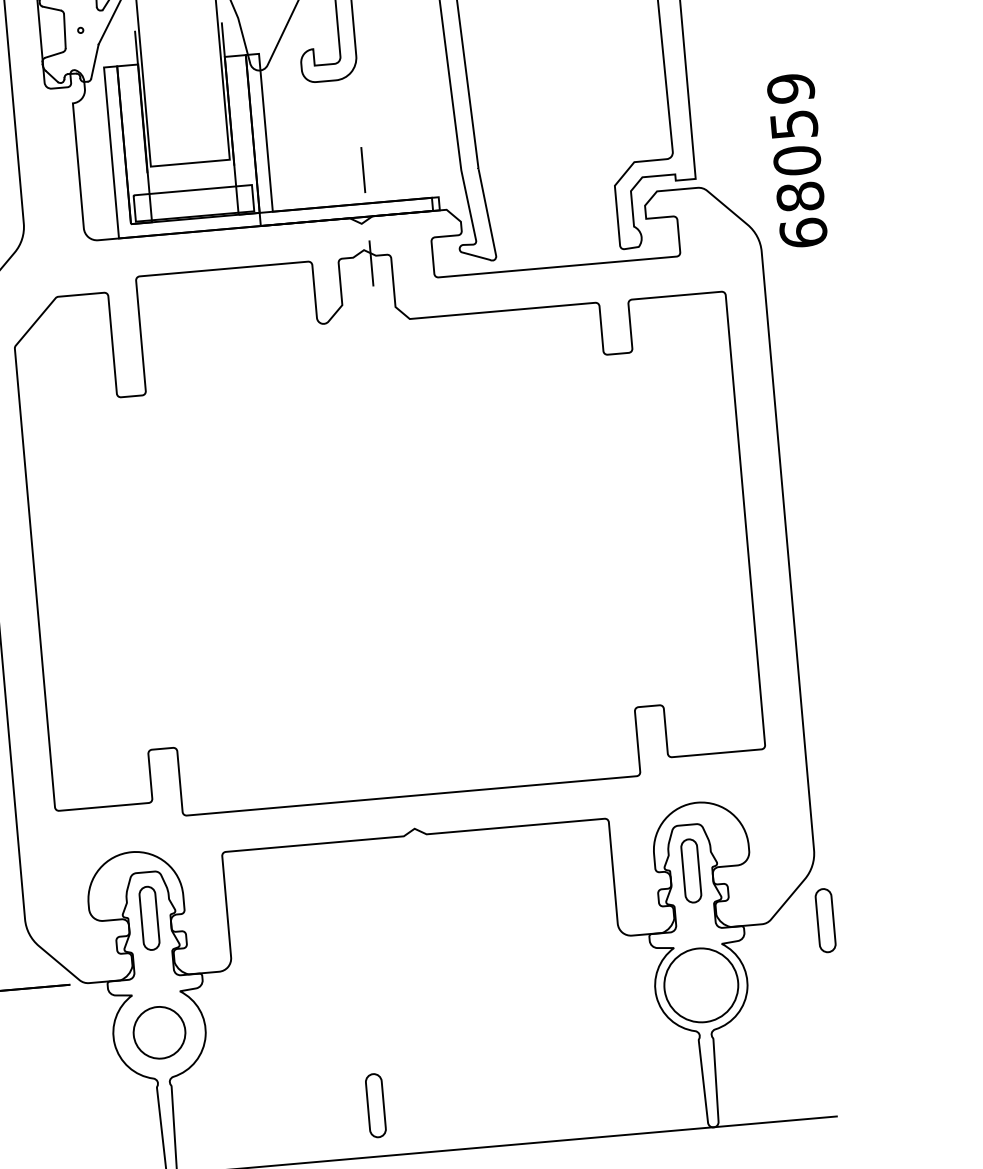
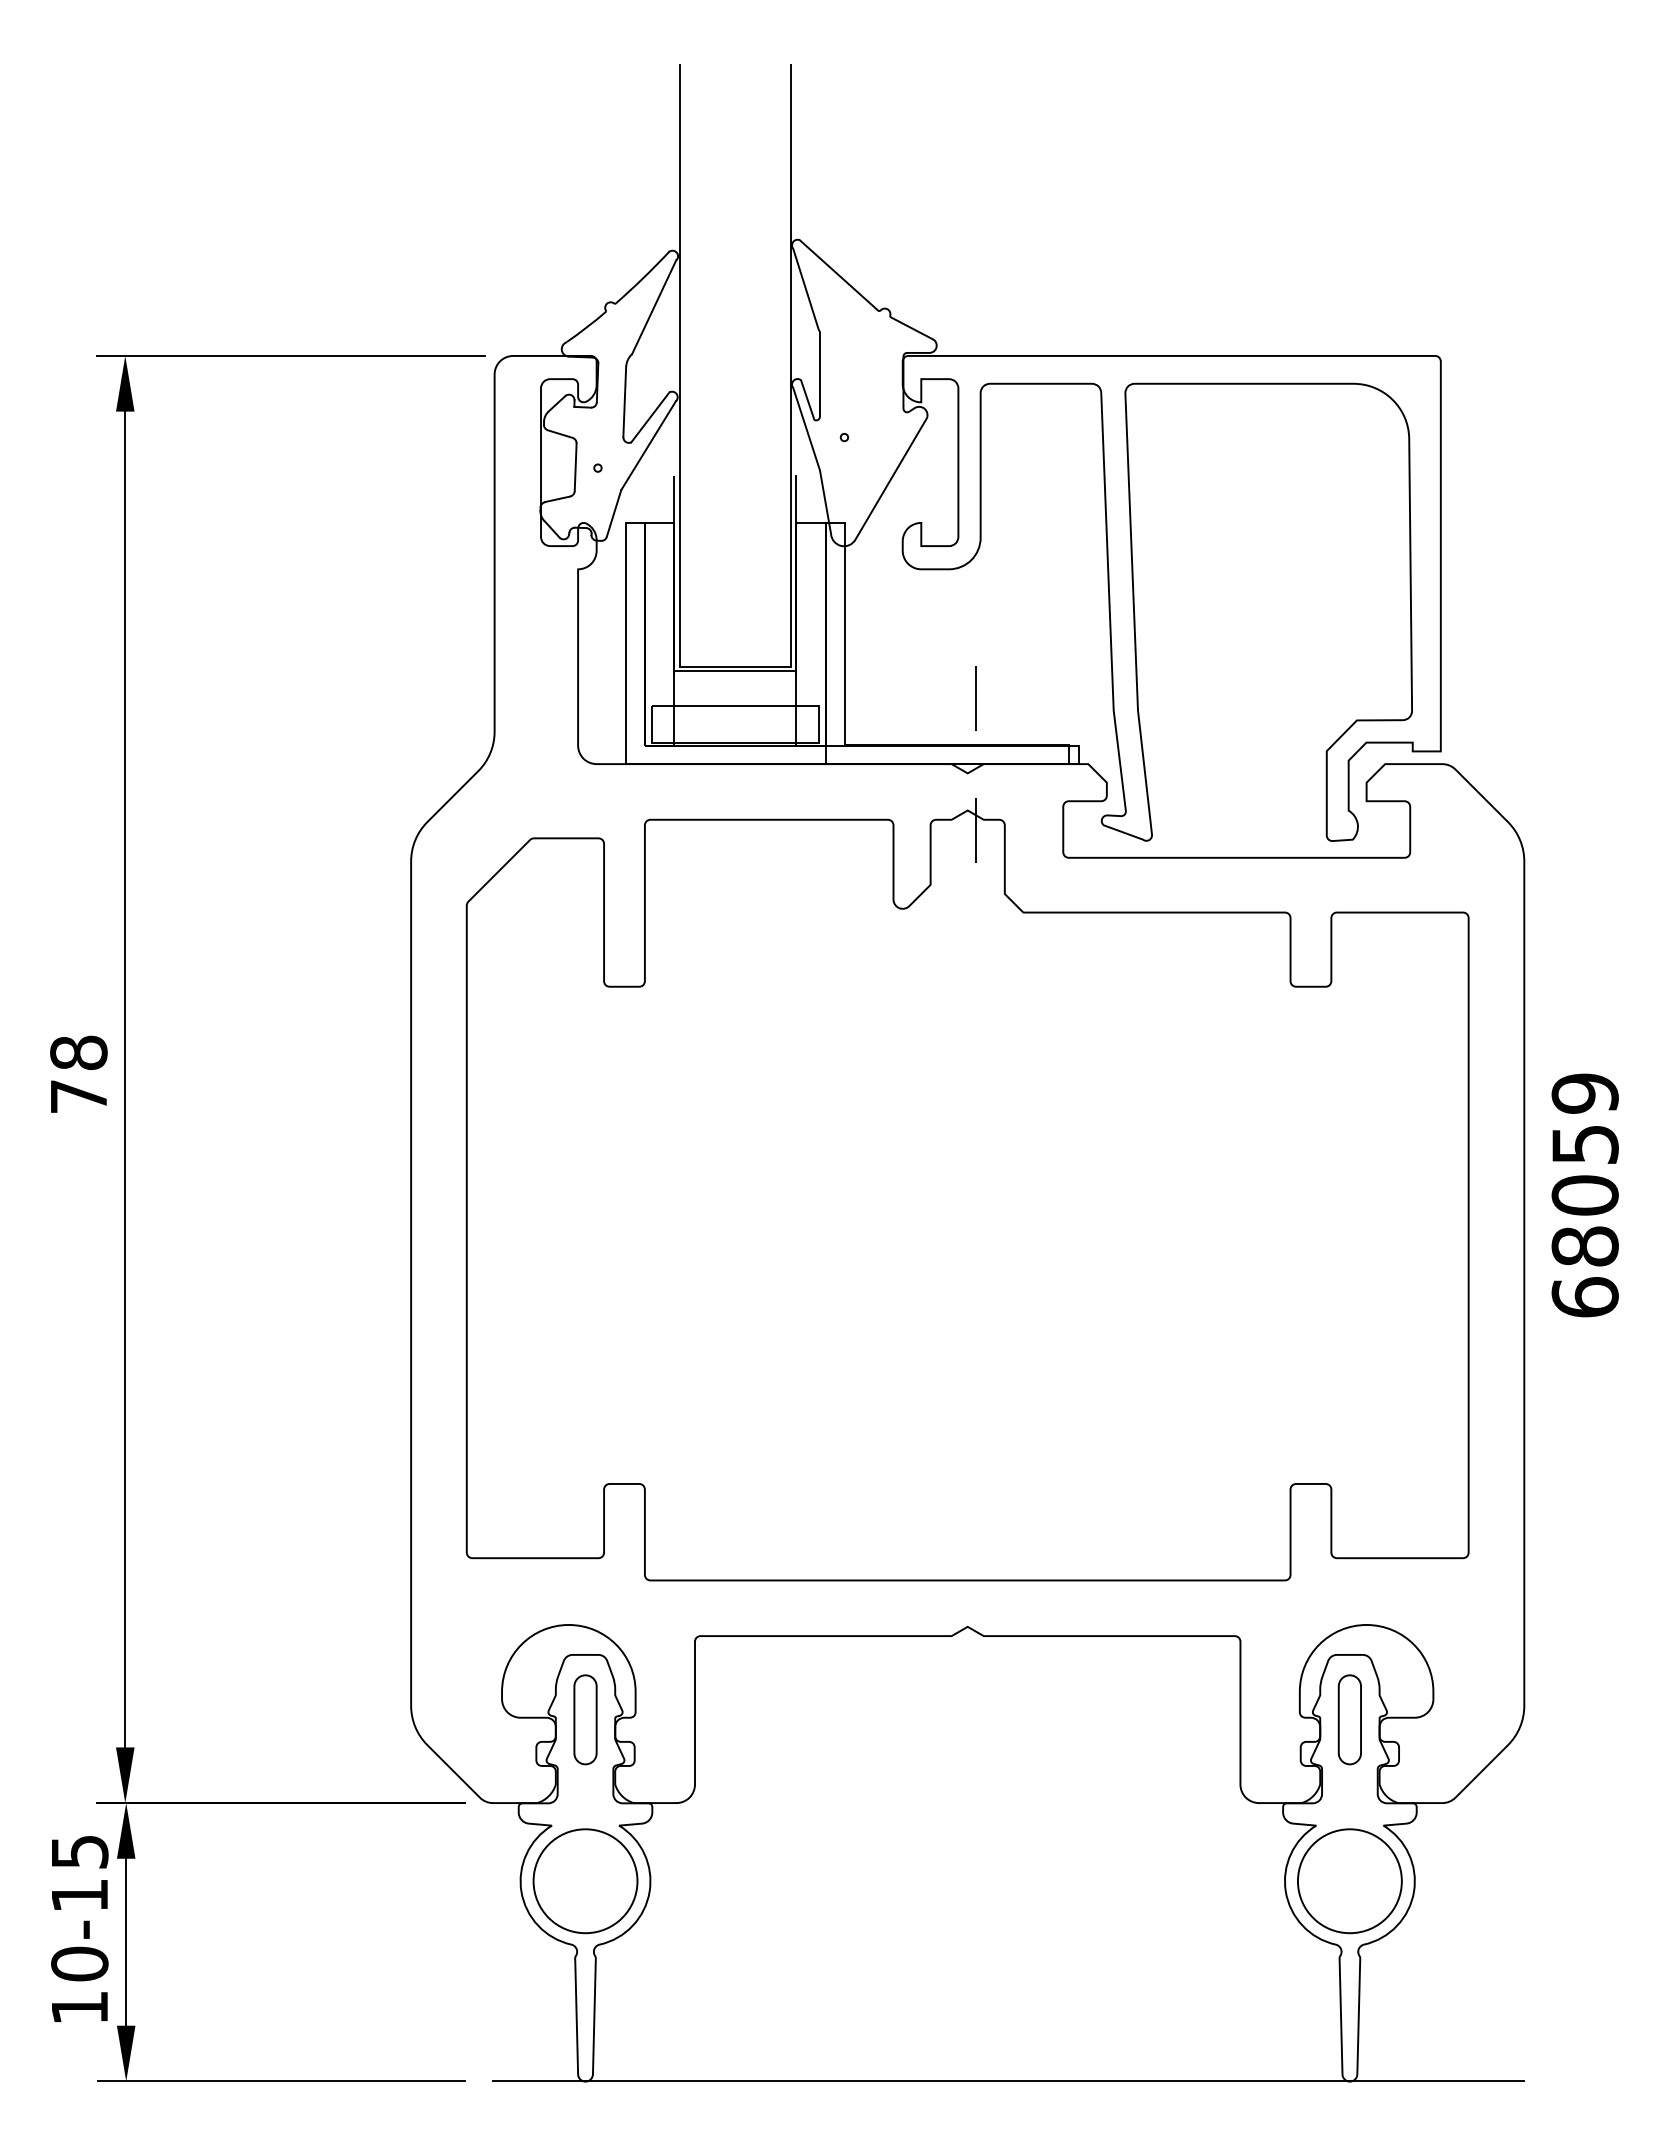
text: (796, 160) -> (1584, 1195), moved
line: (189, 166) -> (733, 671), added
part: (825, 920) -> (1531, 1805), removed
circle: (159, 1032) -> (585, 1881), size x1.43
part: (375, 1105) -> (879, 2009), removed

